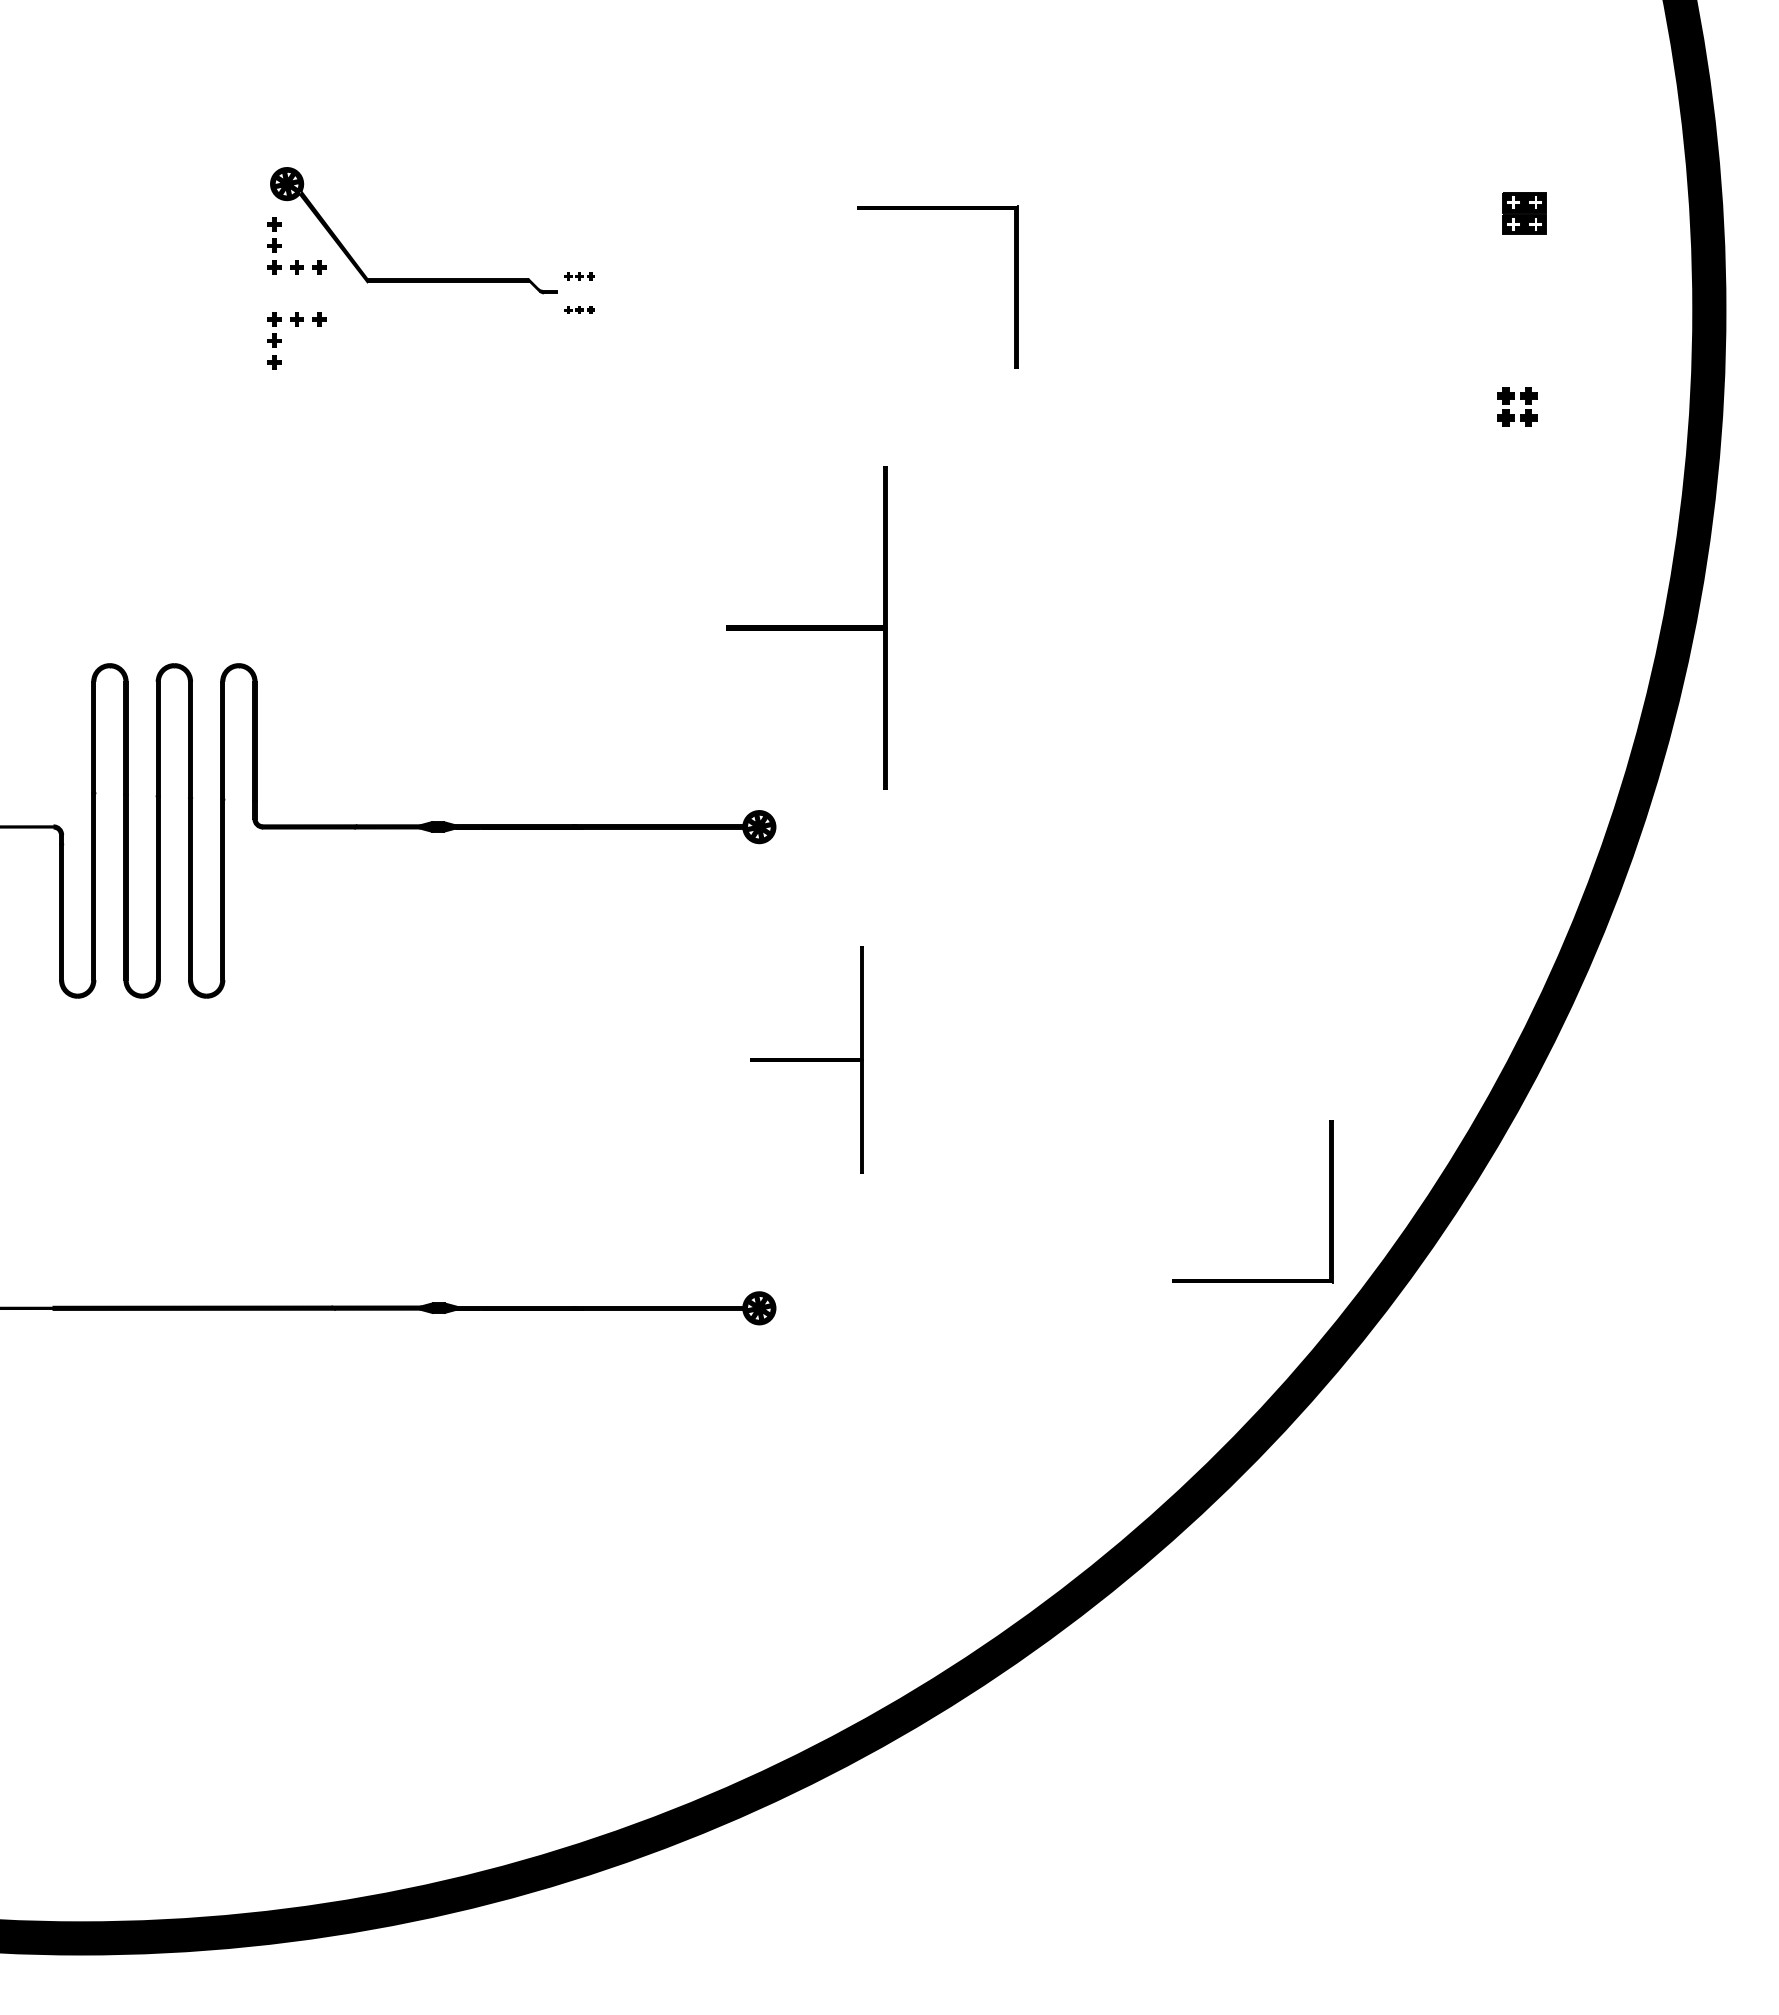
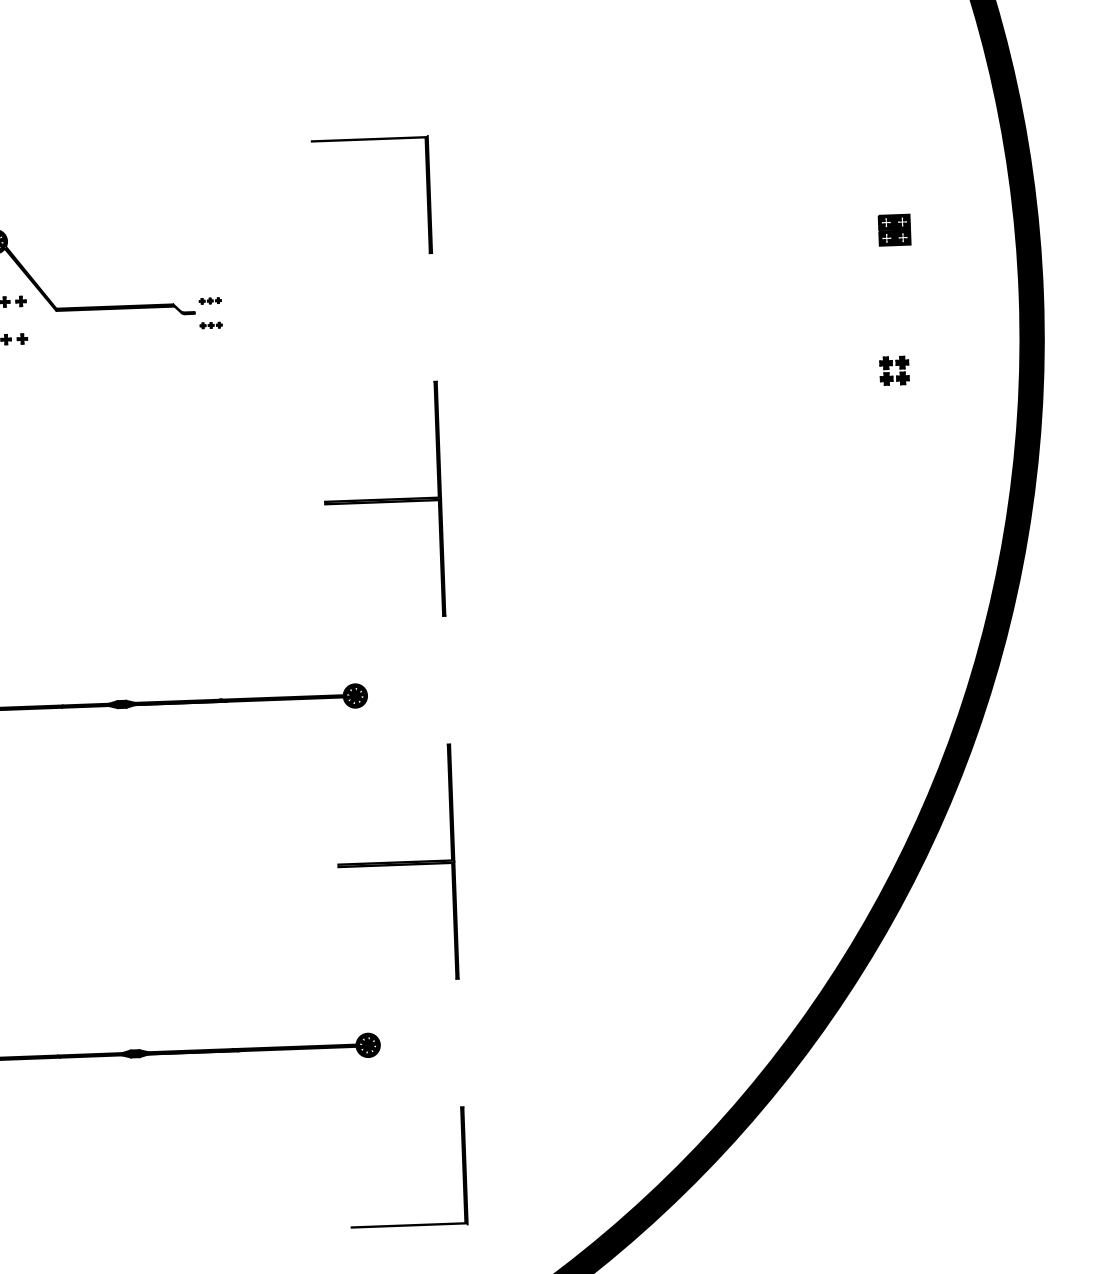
part: (937, 209) -> (369, 140), moved
part: (806, 627) -> (382, 500), moved
part: (806, 1059) -> (395, 863), size x1.43
part: (1329, 1201) -> (462, 1165), moved

